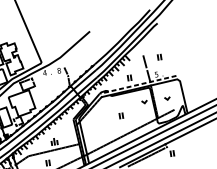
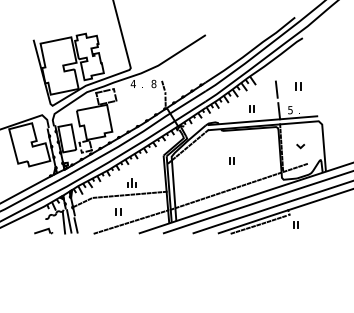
line: (138, 84) -> (262, 120), dashed -> solid
line: (144, 102) -> (267, 146), removed

